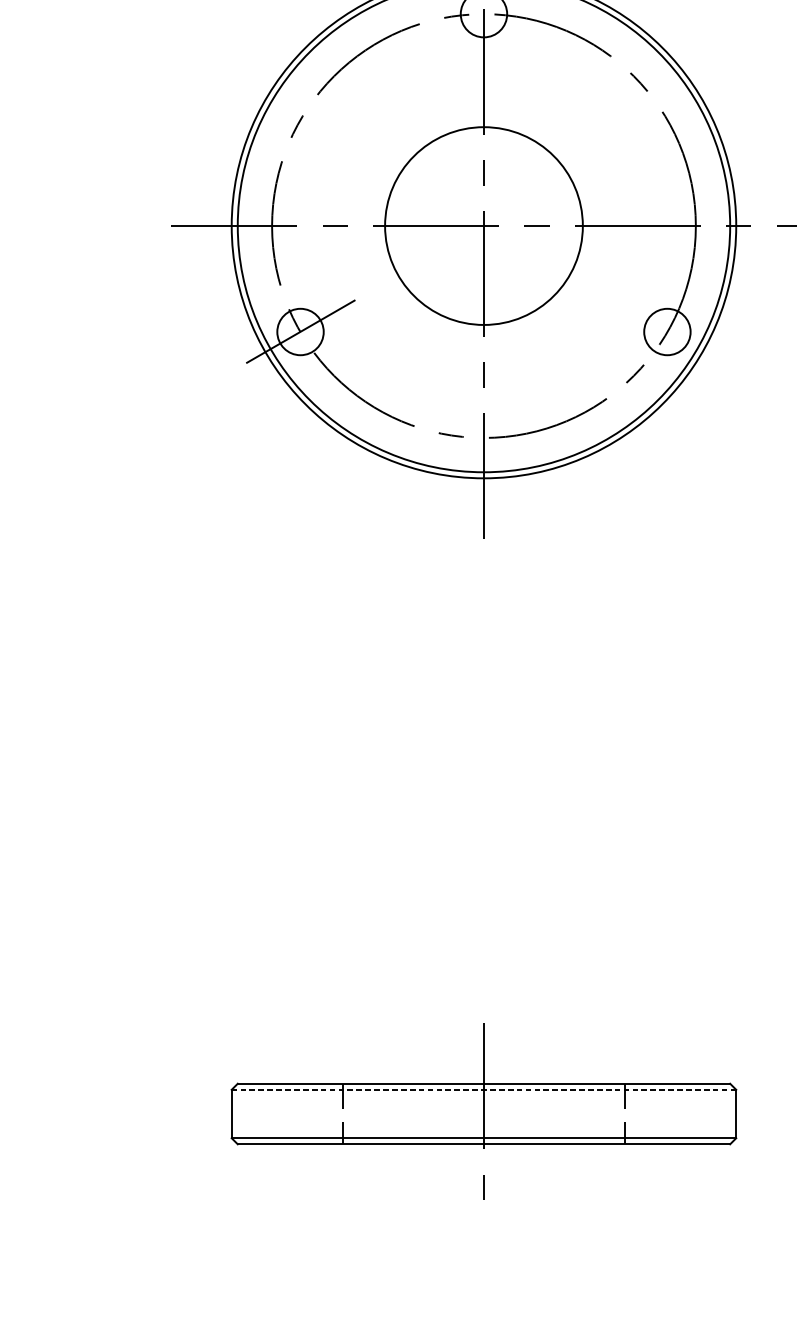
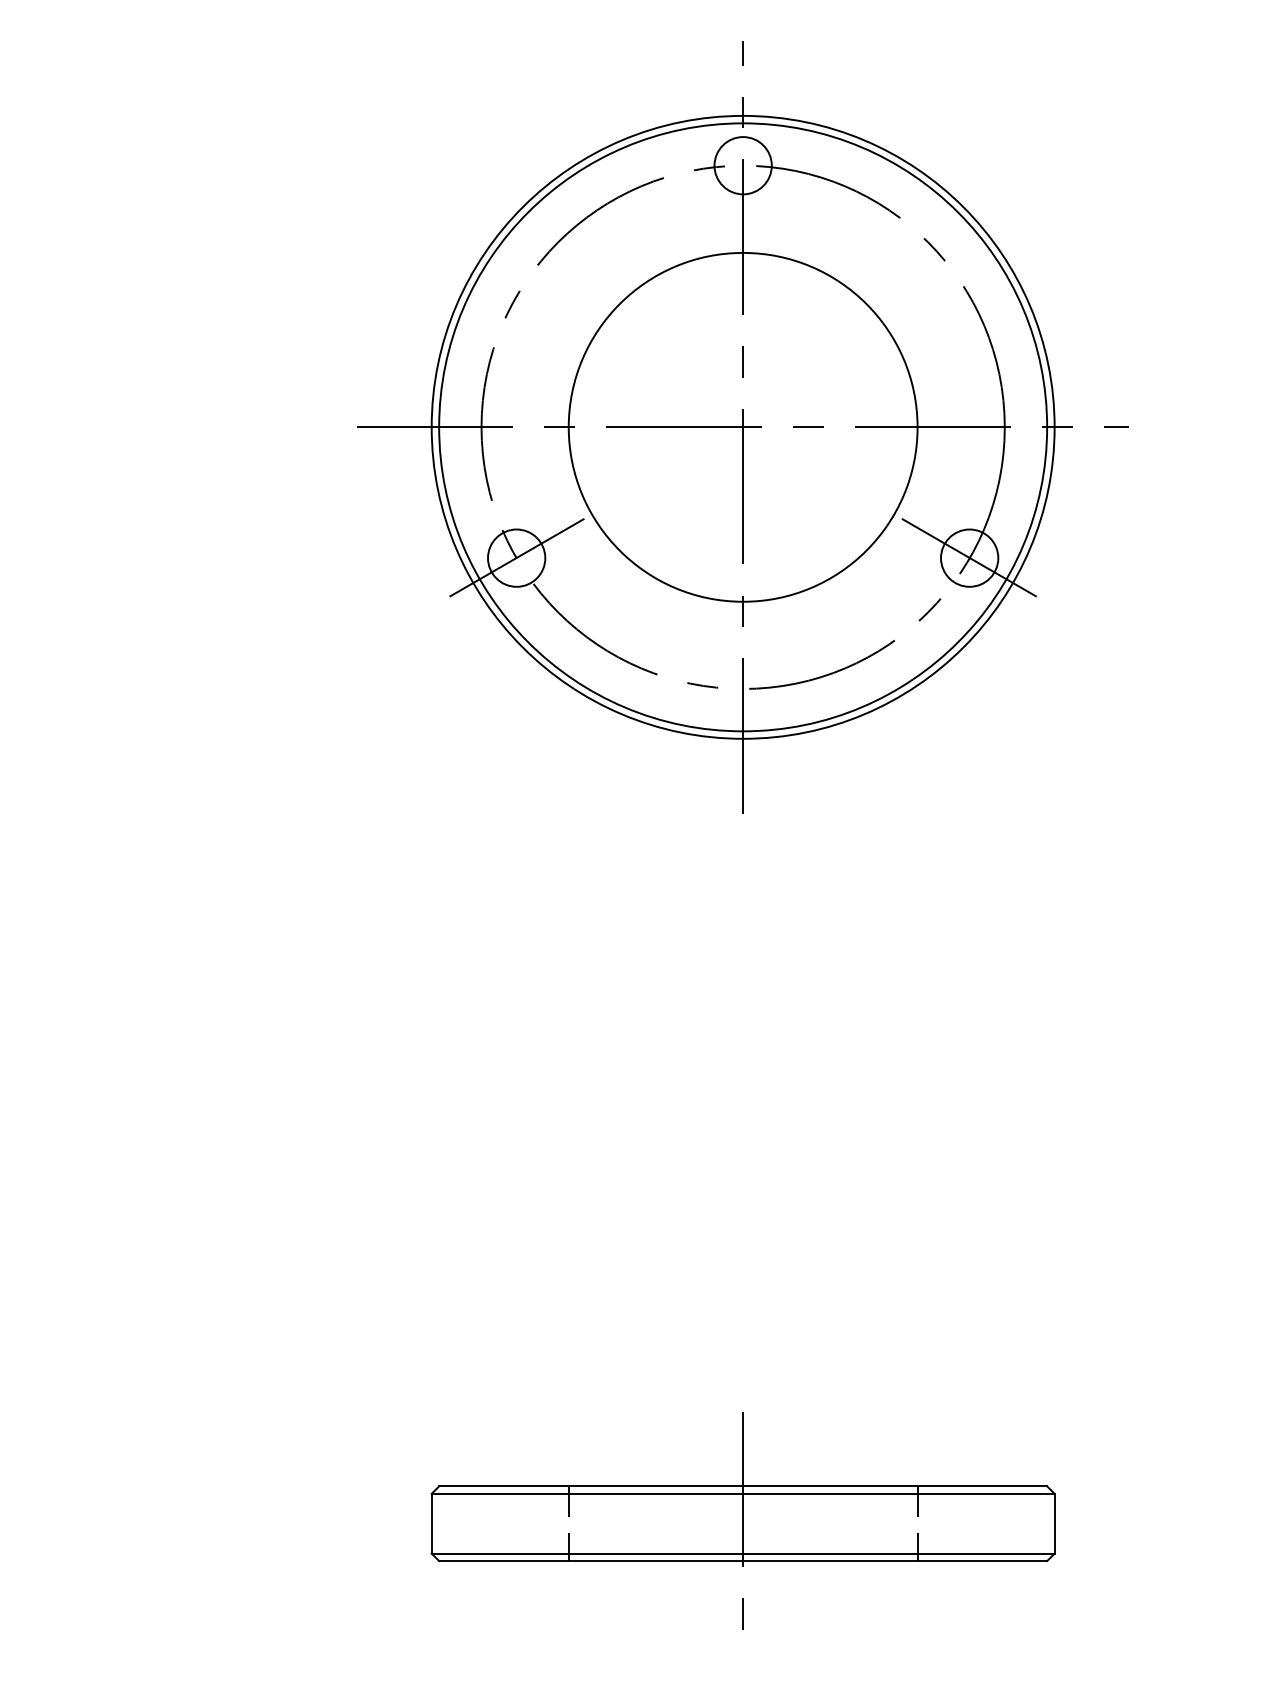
circle: (483, 225) -> (742, 426), size x1.43
line: (667, 331) -> (969, 557), added
line: (483, 1089) -> (742, 1493), dashed -> solid

